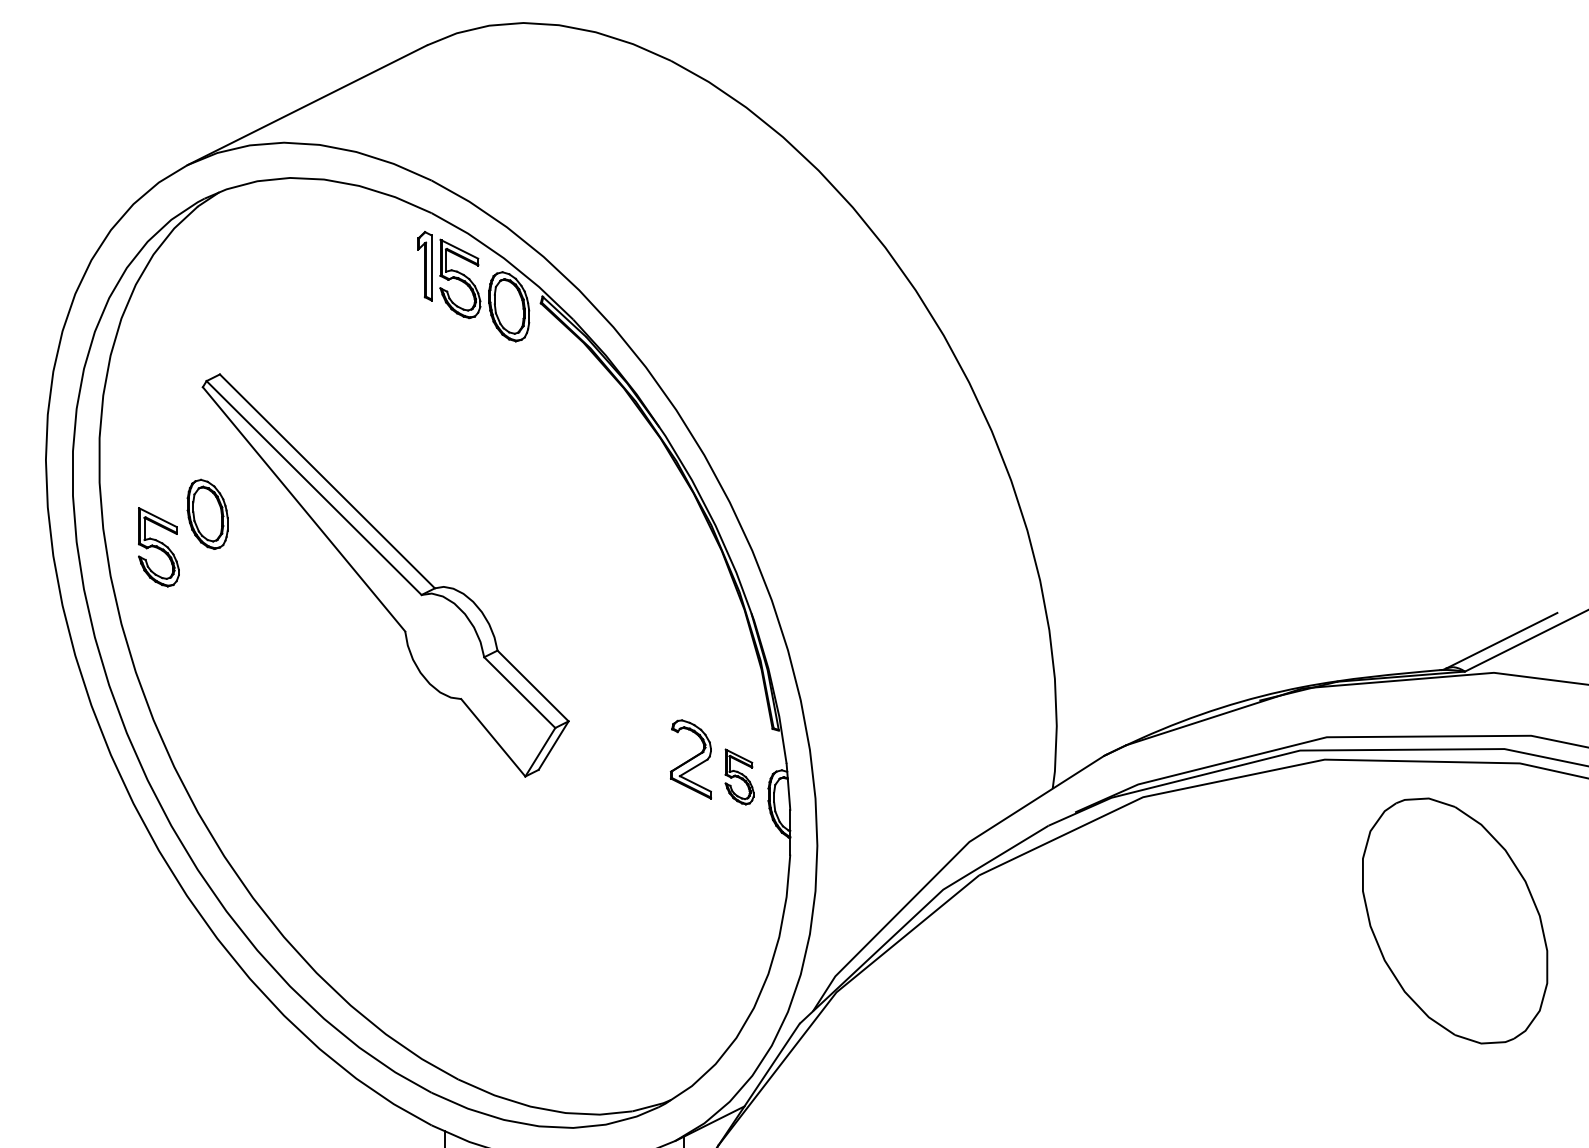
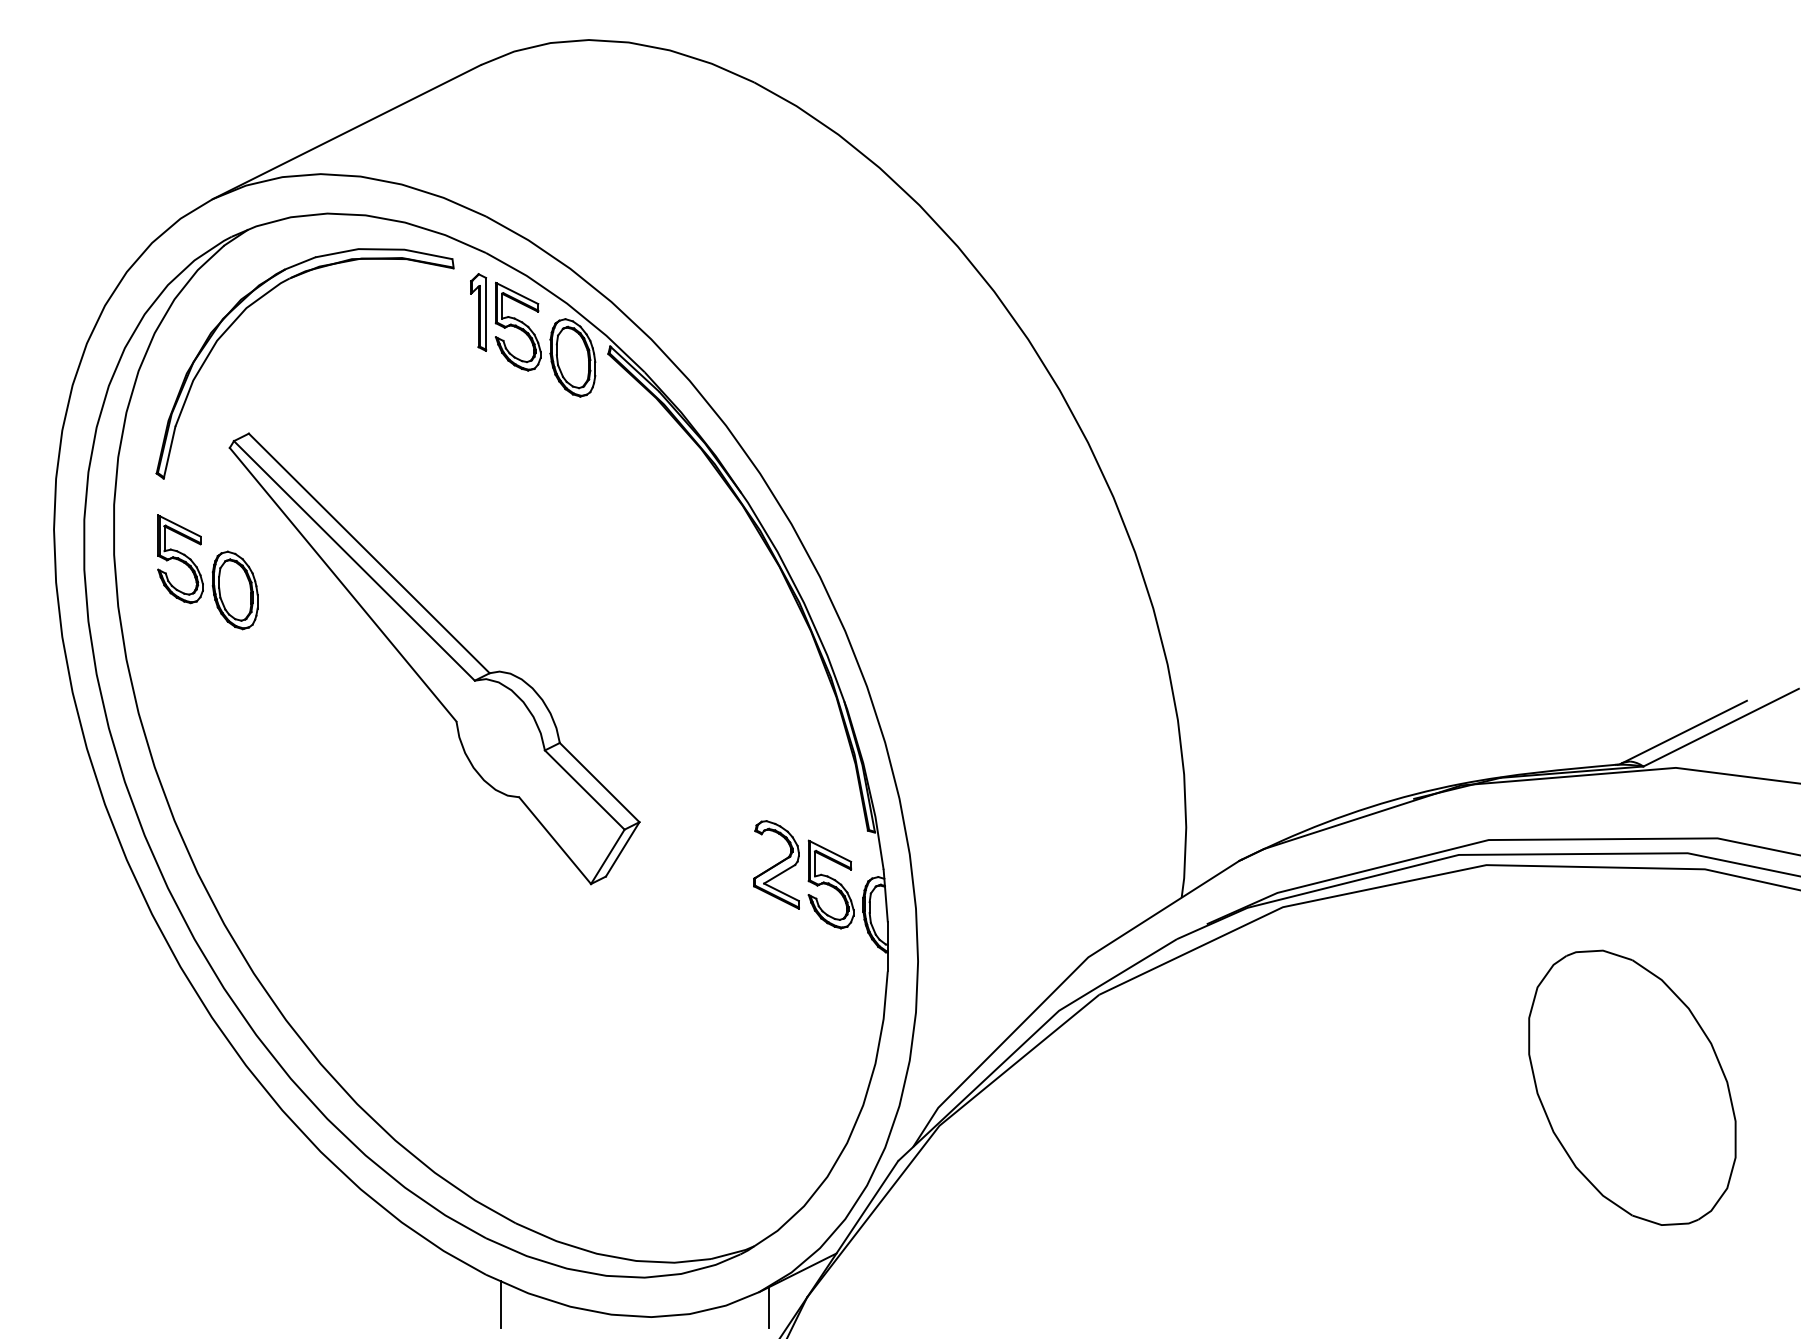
part: (230, 254) -> (260, 299), added
part: (158, 547) -> (180, 559), moved
part: (739, 776) -> (830, 884), size x1.43
part: (1455, 920) -> (1632, 1087), moved

